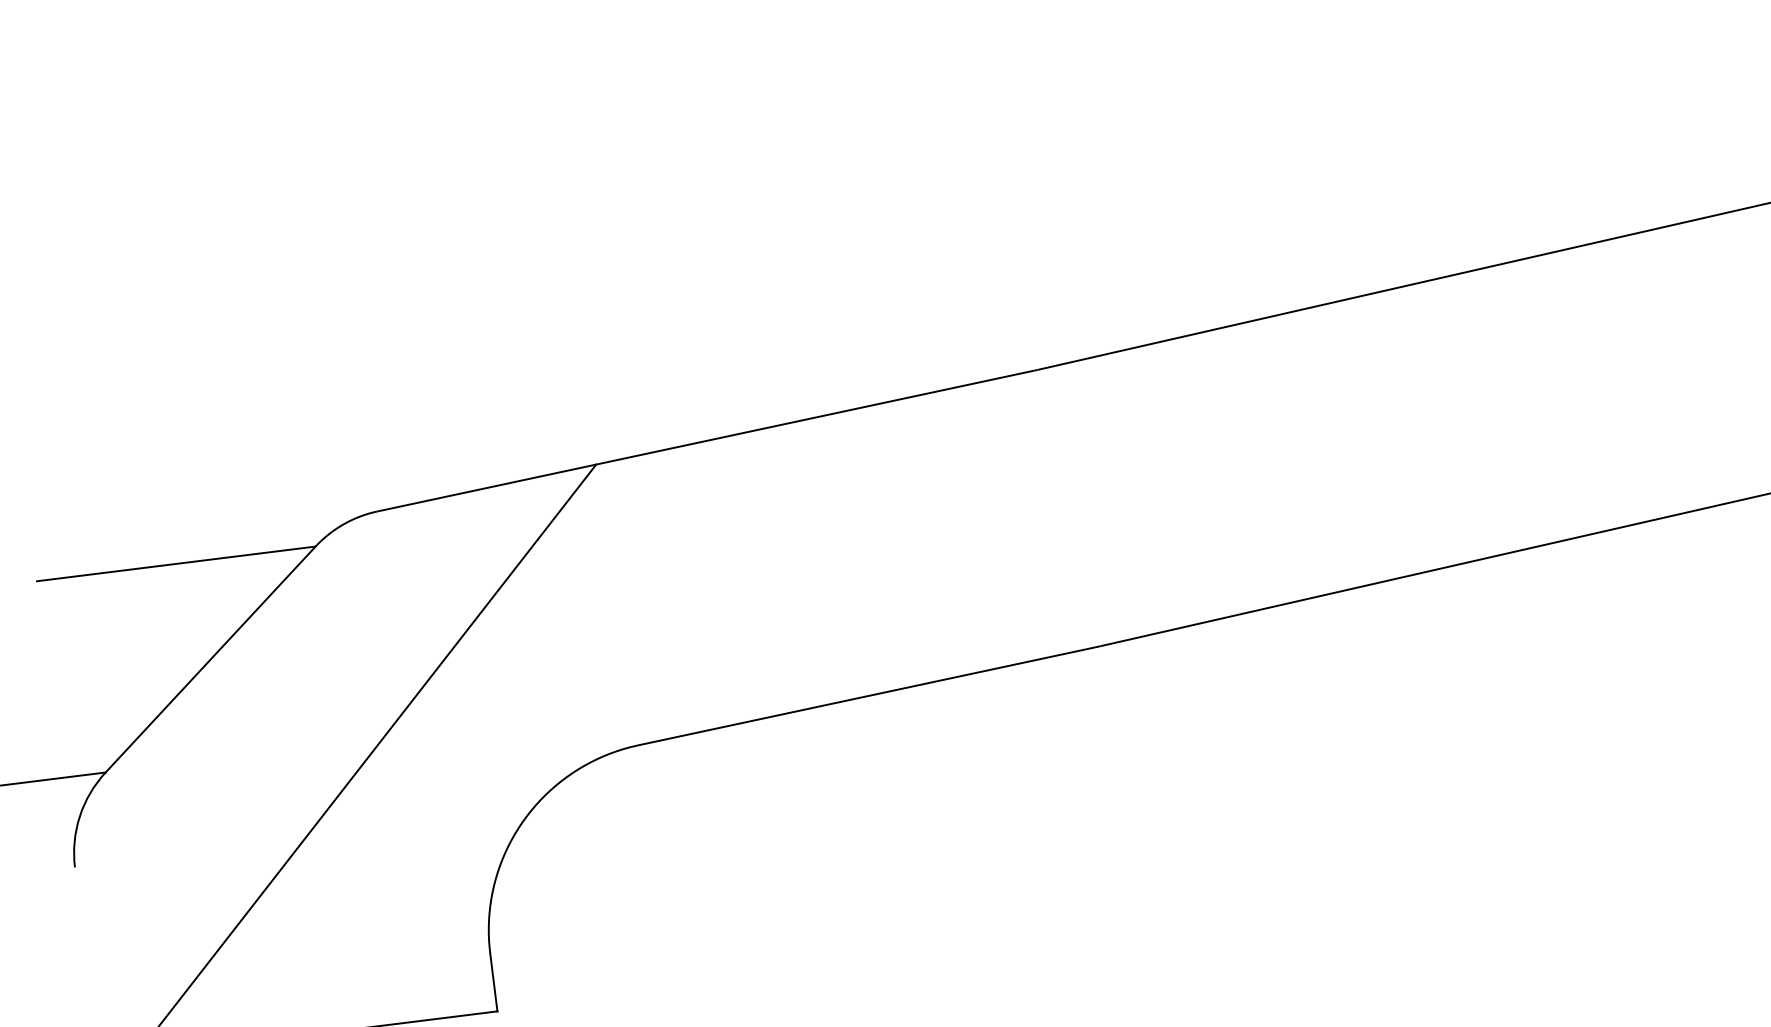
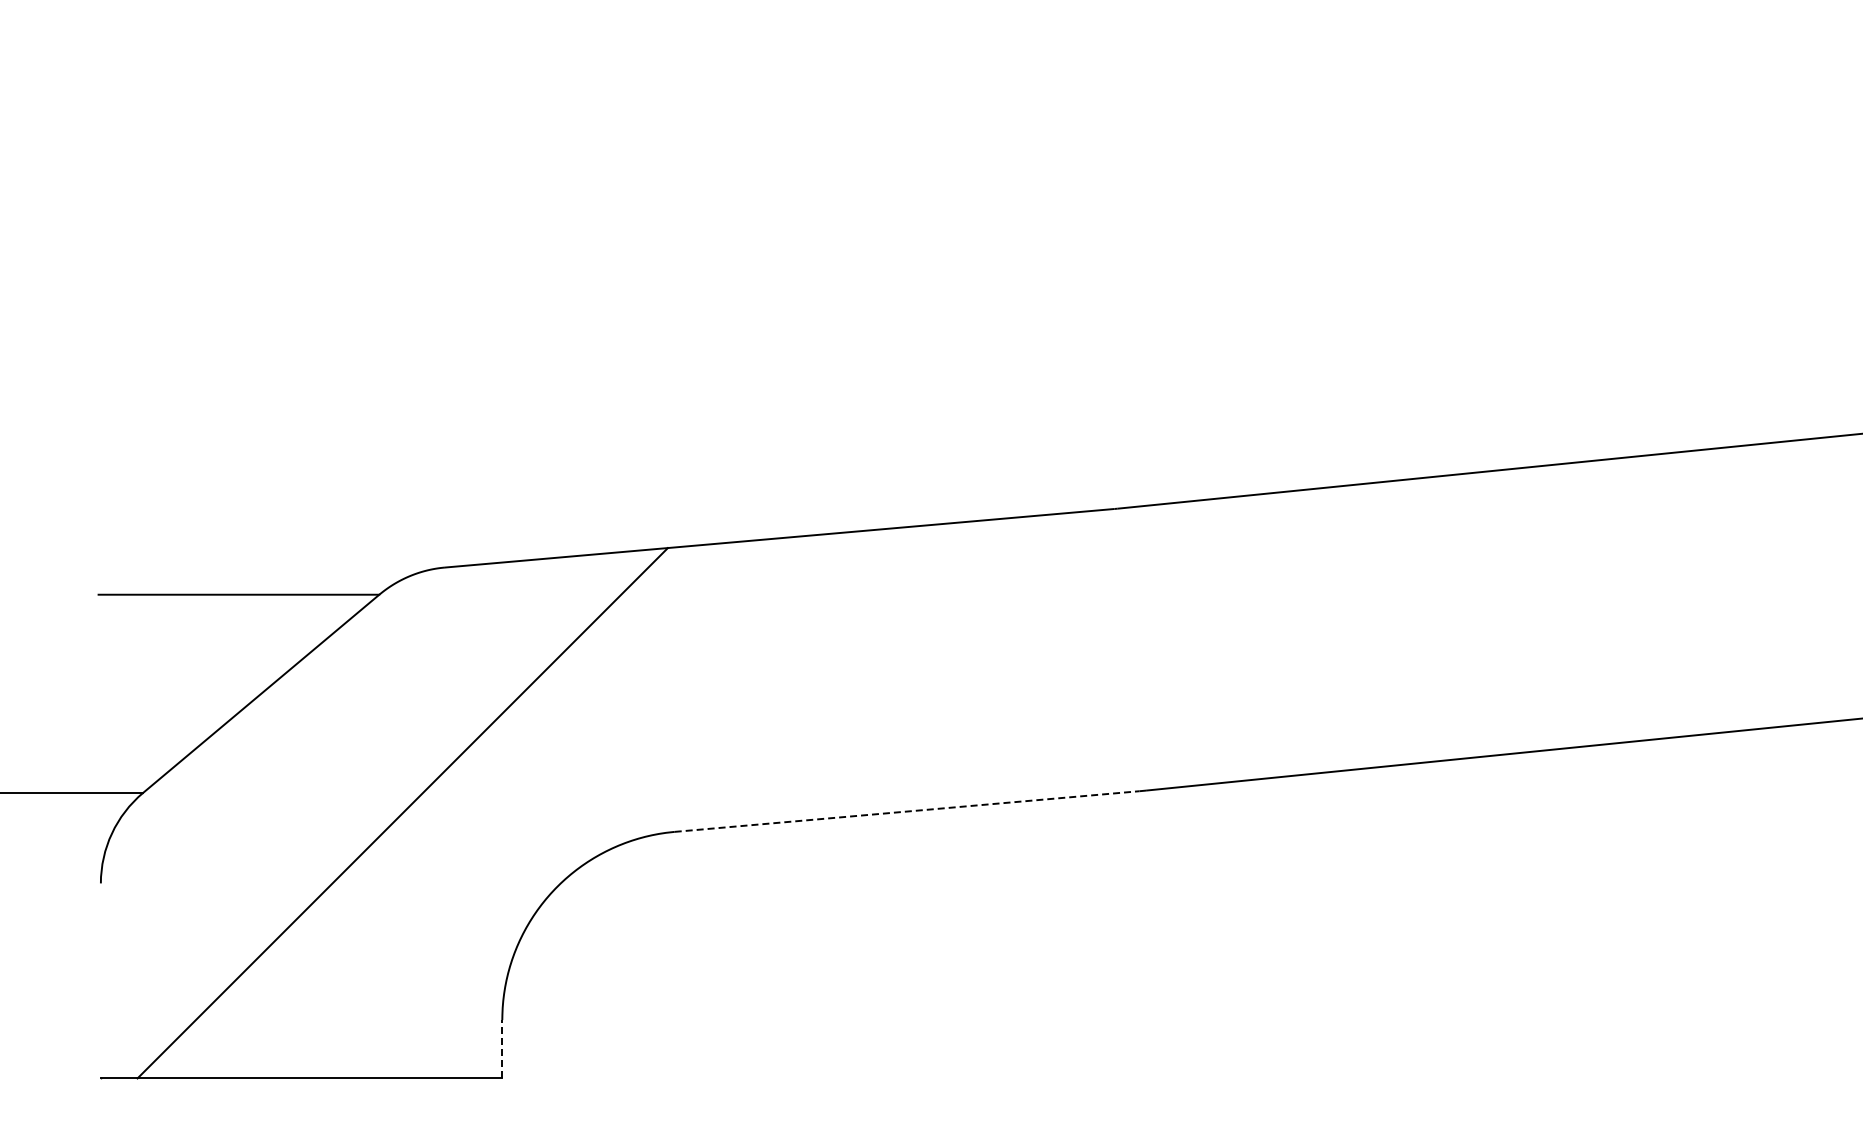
line: (865, 696) -> (906, 811), solid -> dashed
line: (493, 981) -> (502, 1048), solid -> dashed

